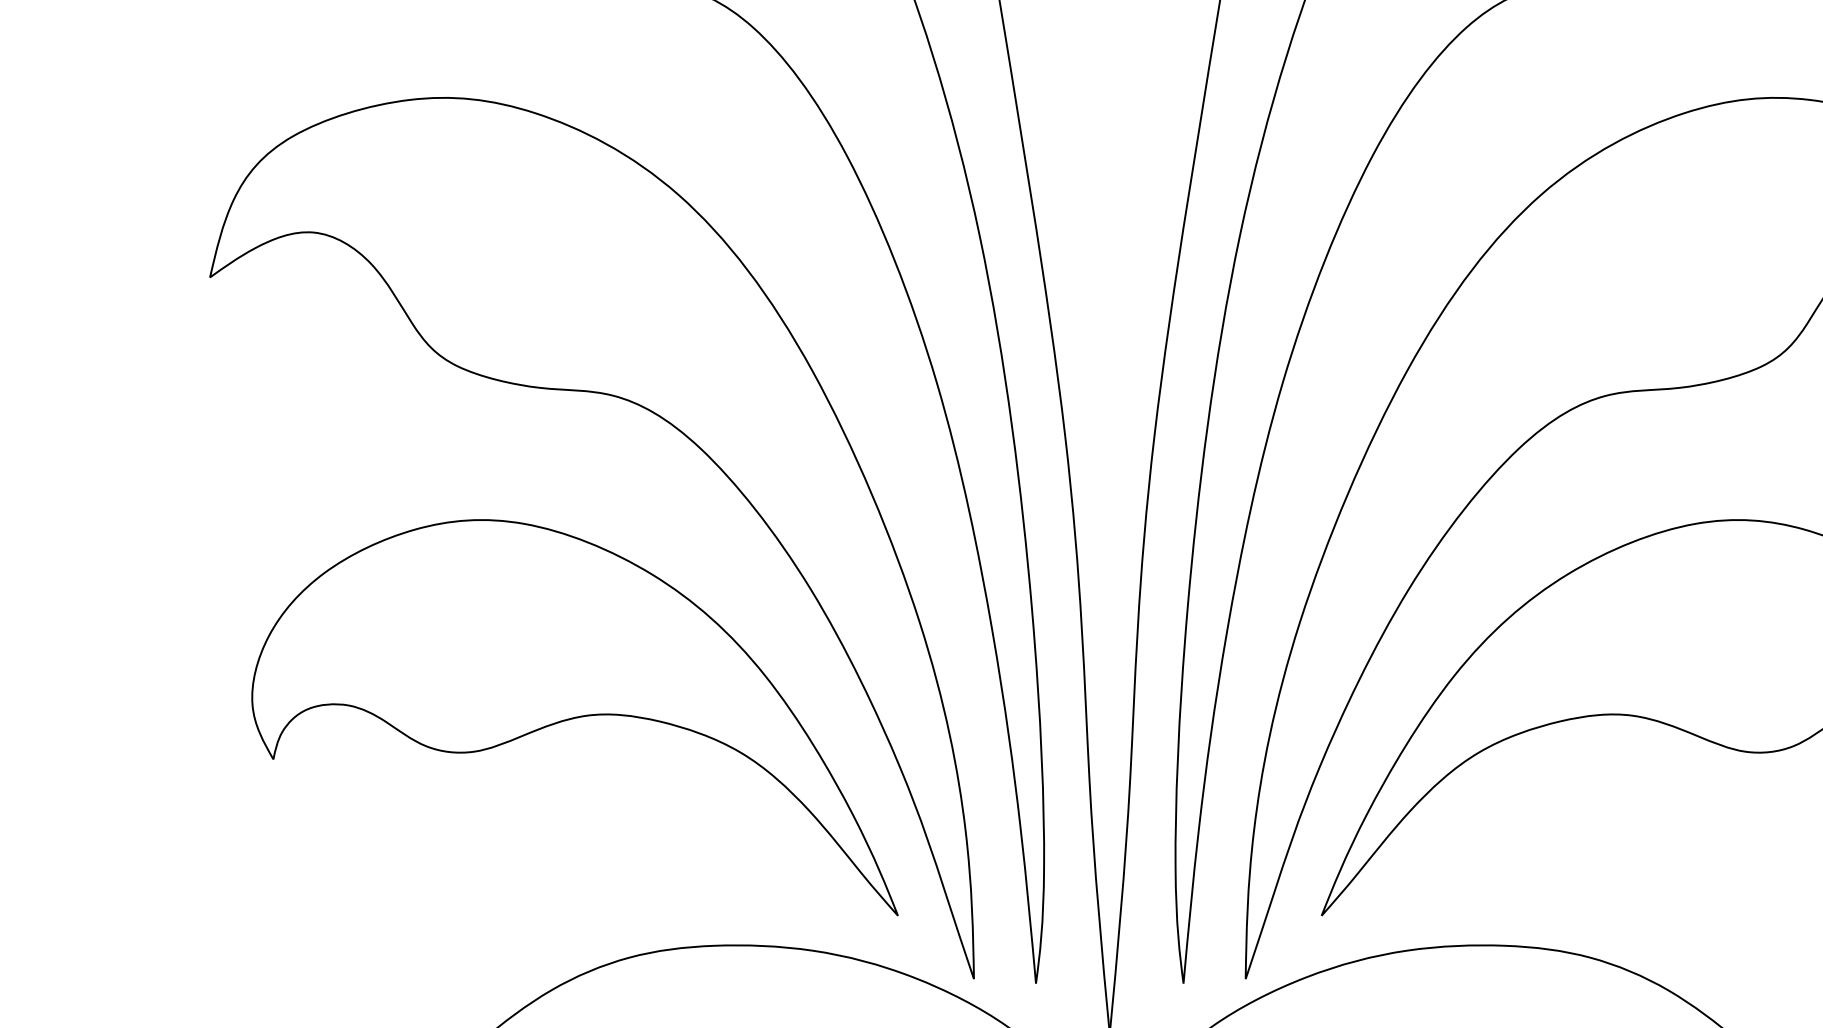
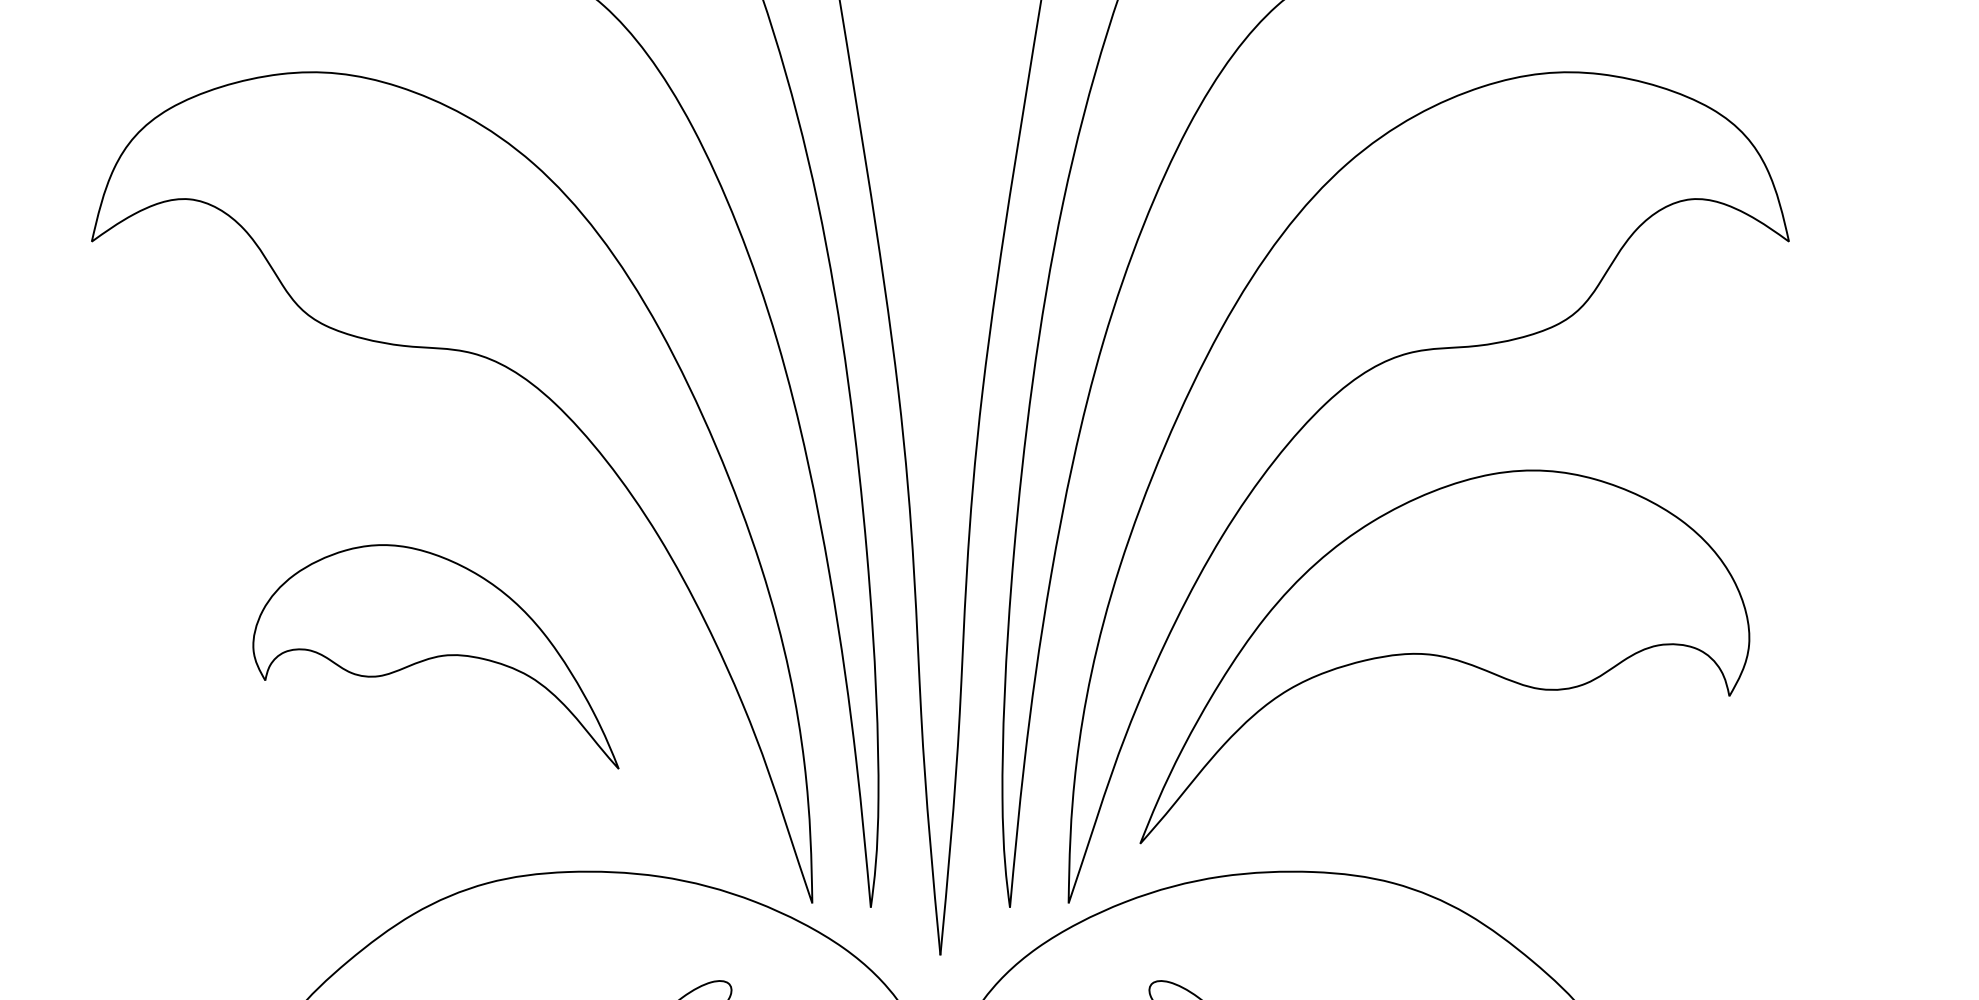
part: (574, 717) -> (435, 656), size x0.6

